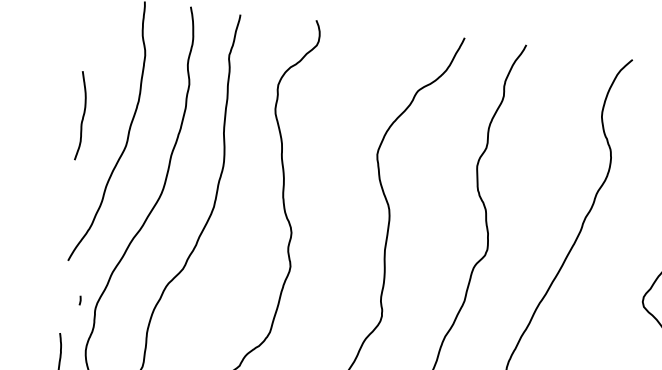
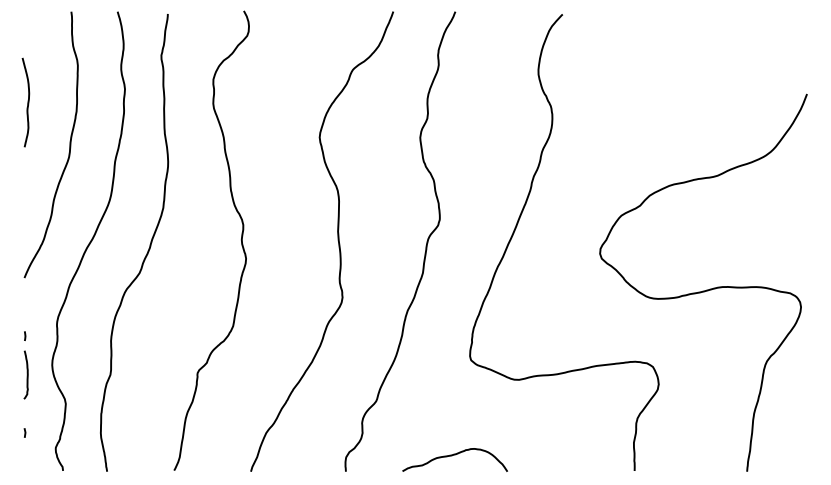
curve: (82, 115) -> (27, 102), moved
curve: (80, 299) -> (25, 335), moved

